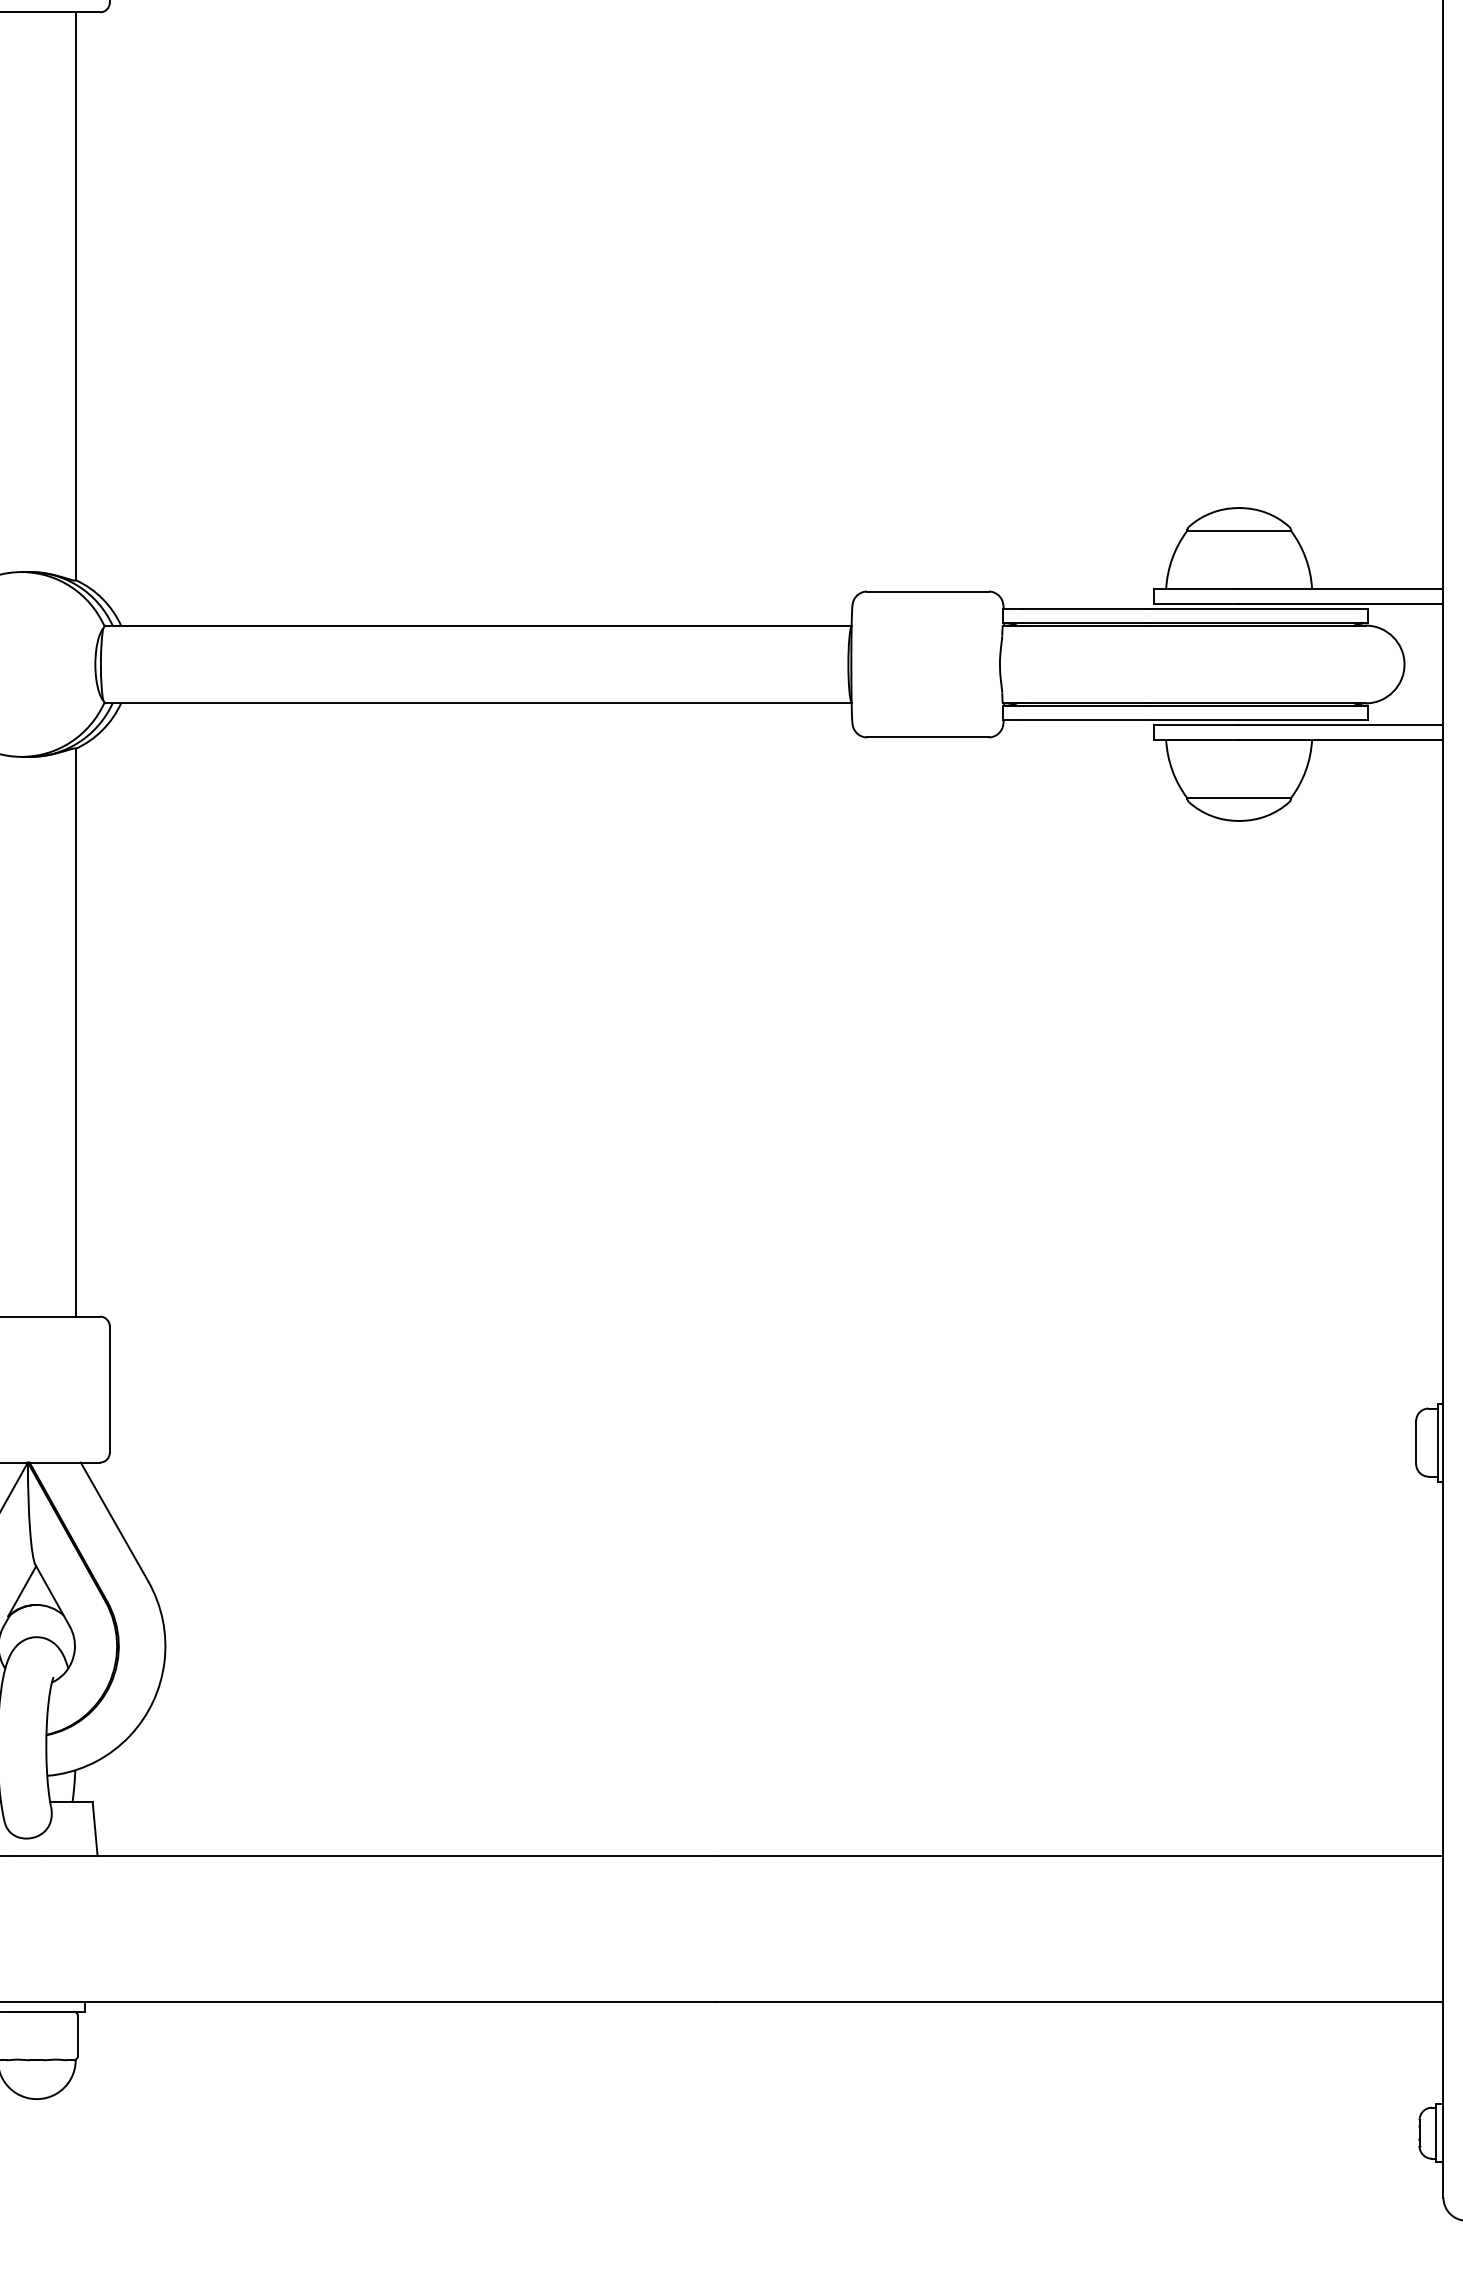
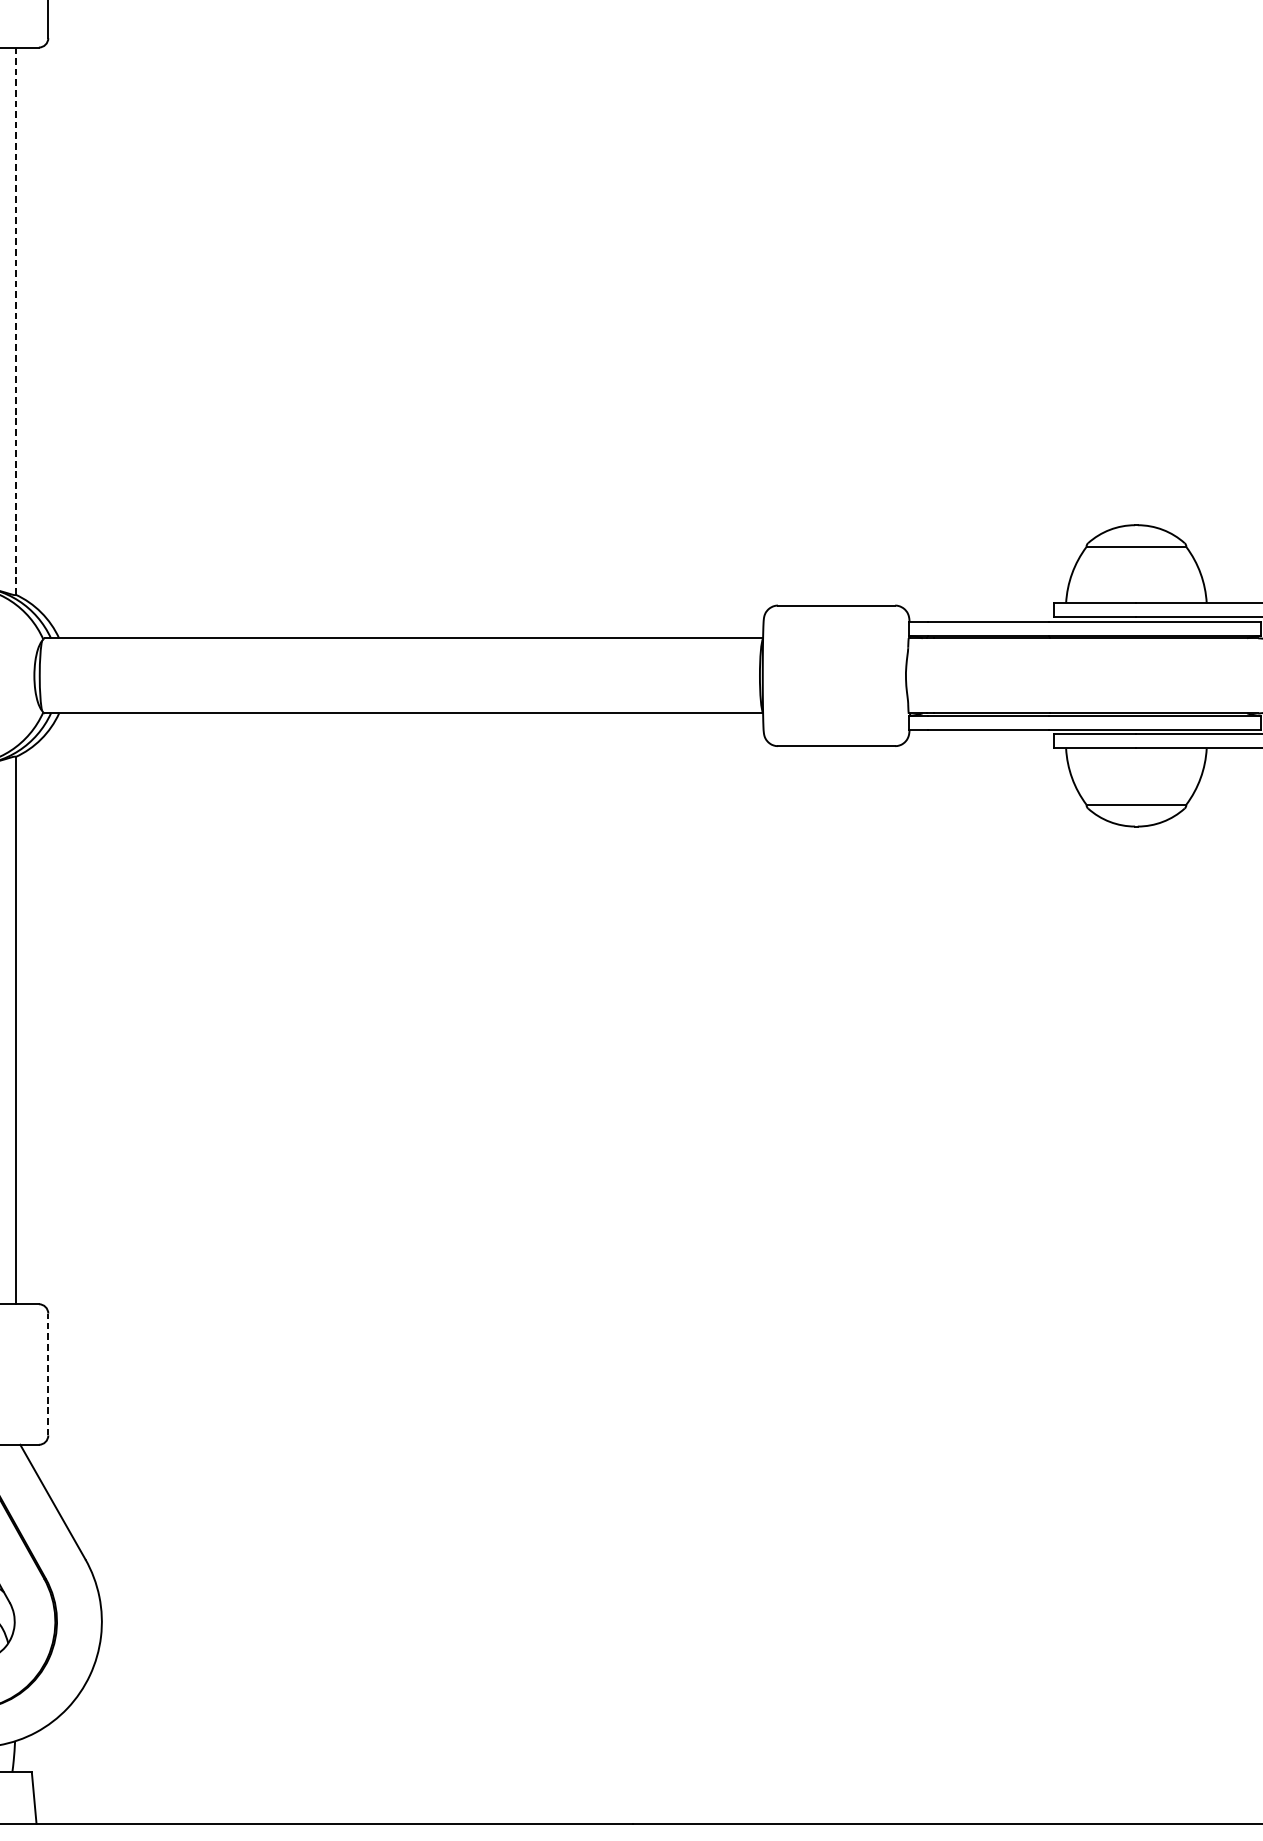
line: (75, 296) -> (15, 321), solid -> dashed
line: (109, 1389) -> (48, 1374), solid -> dashed

